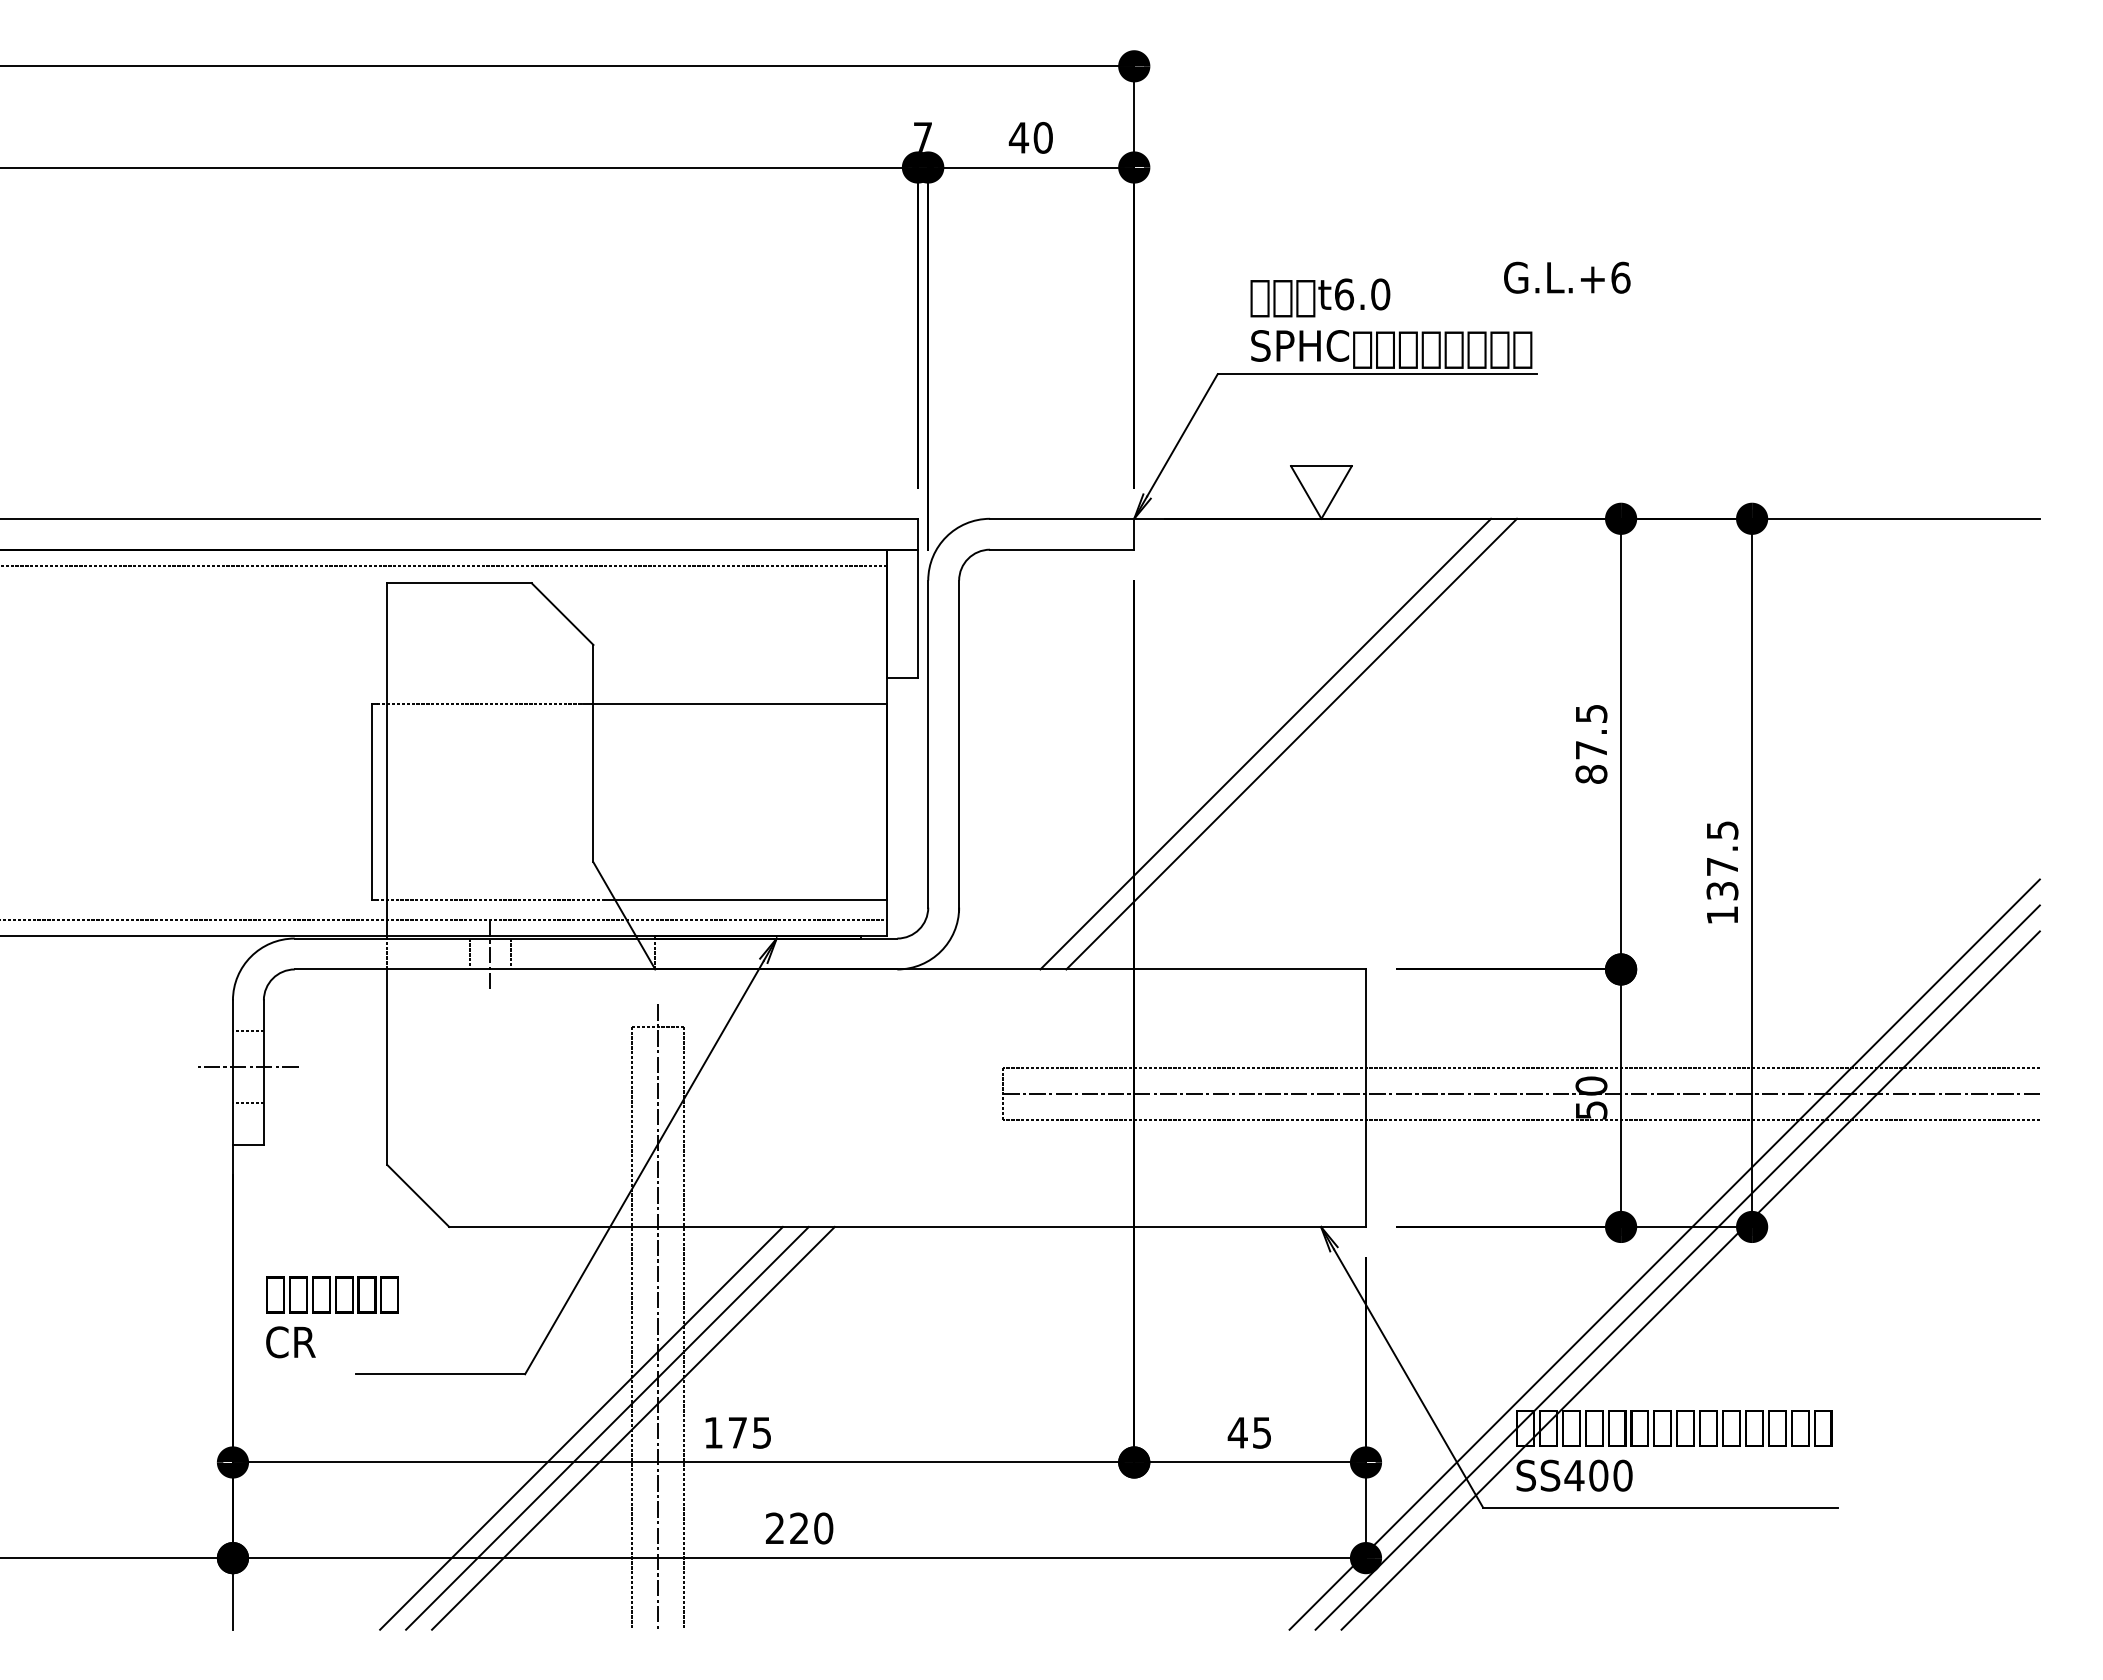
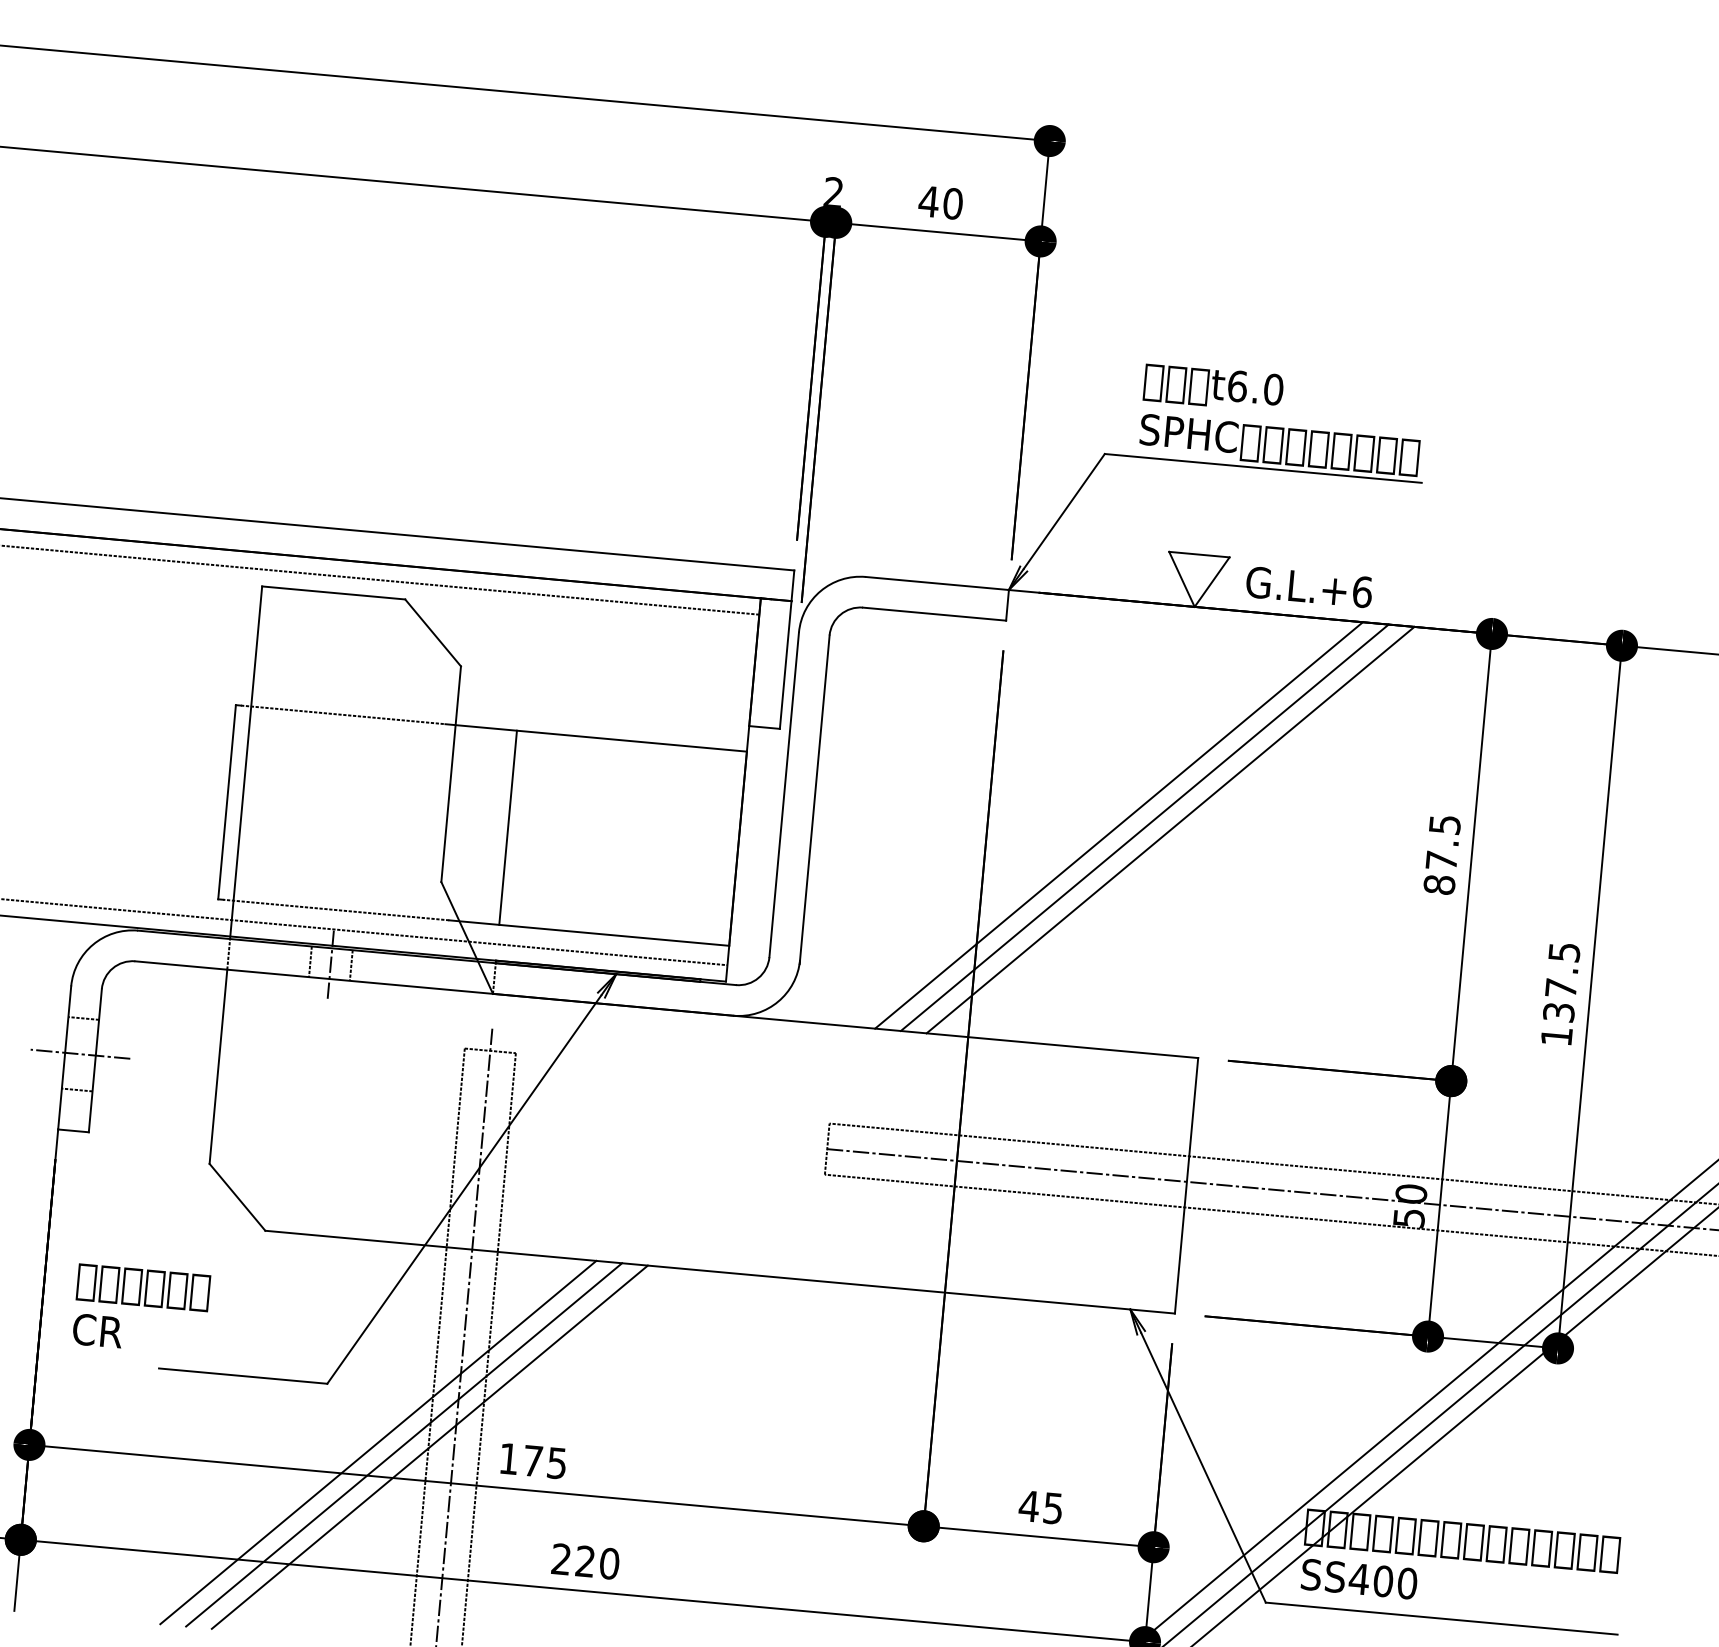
text: (922, 136) -> (833, 191), 7 -> 2
text: (1567, 277) -> (1309, 587), moved
line: (1317, 743) -> (1170, 829), added
line: (655, 801) -> (508, 827), added

